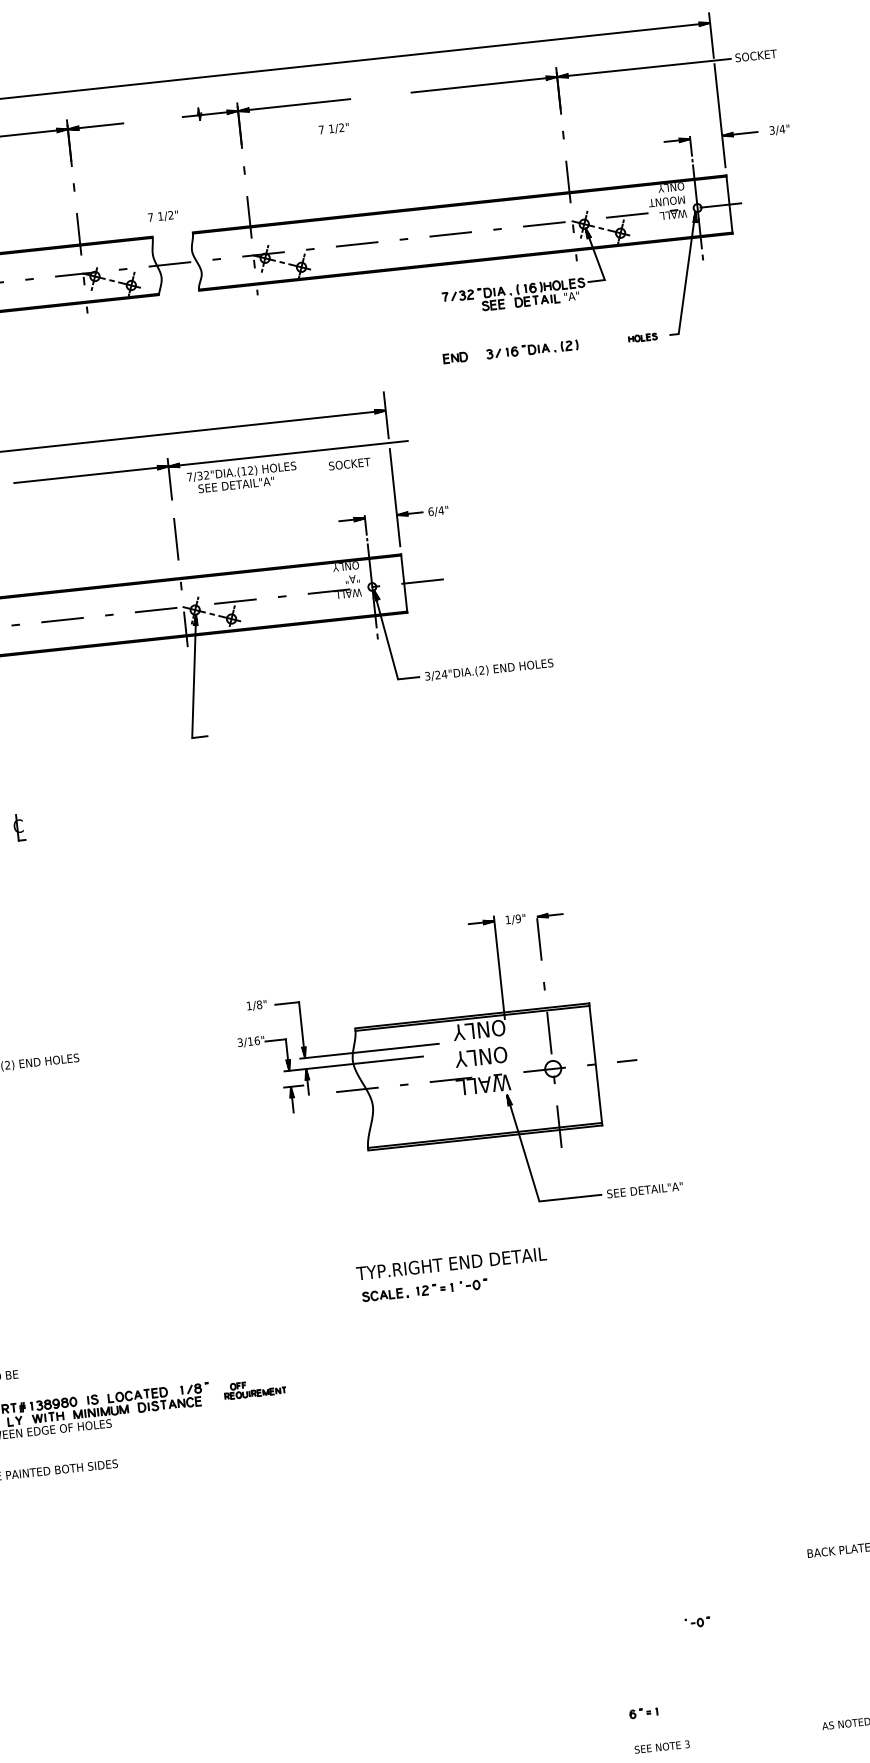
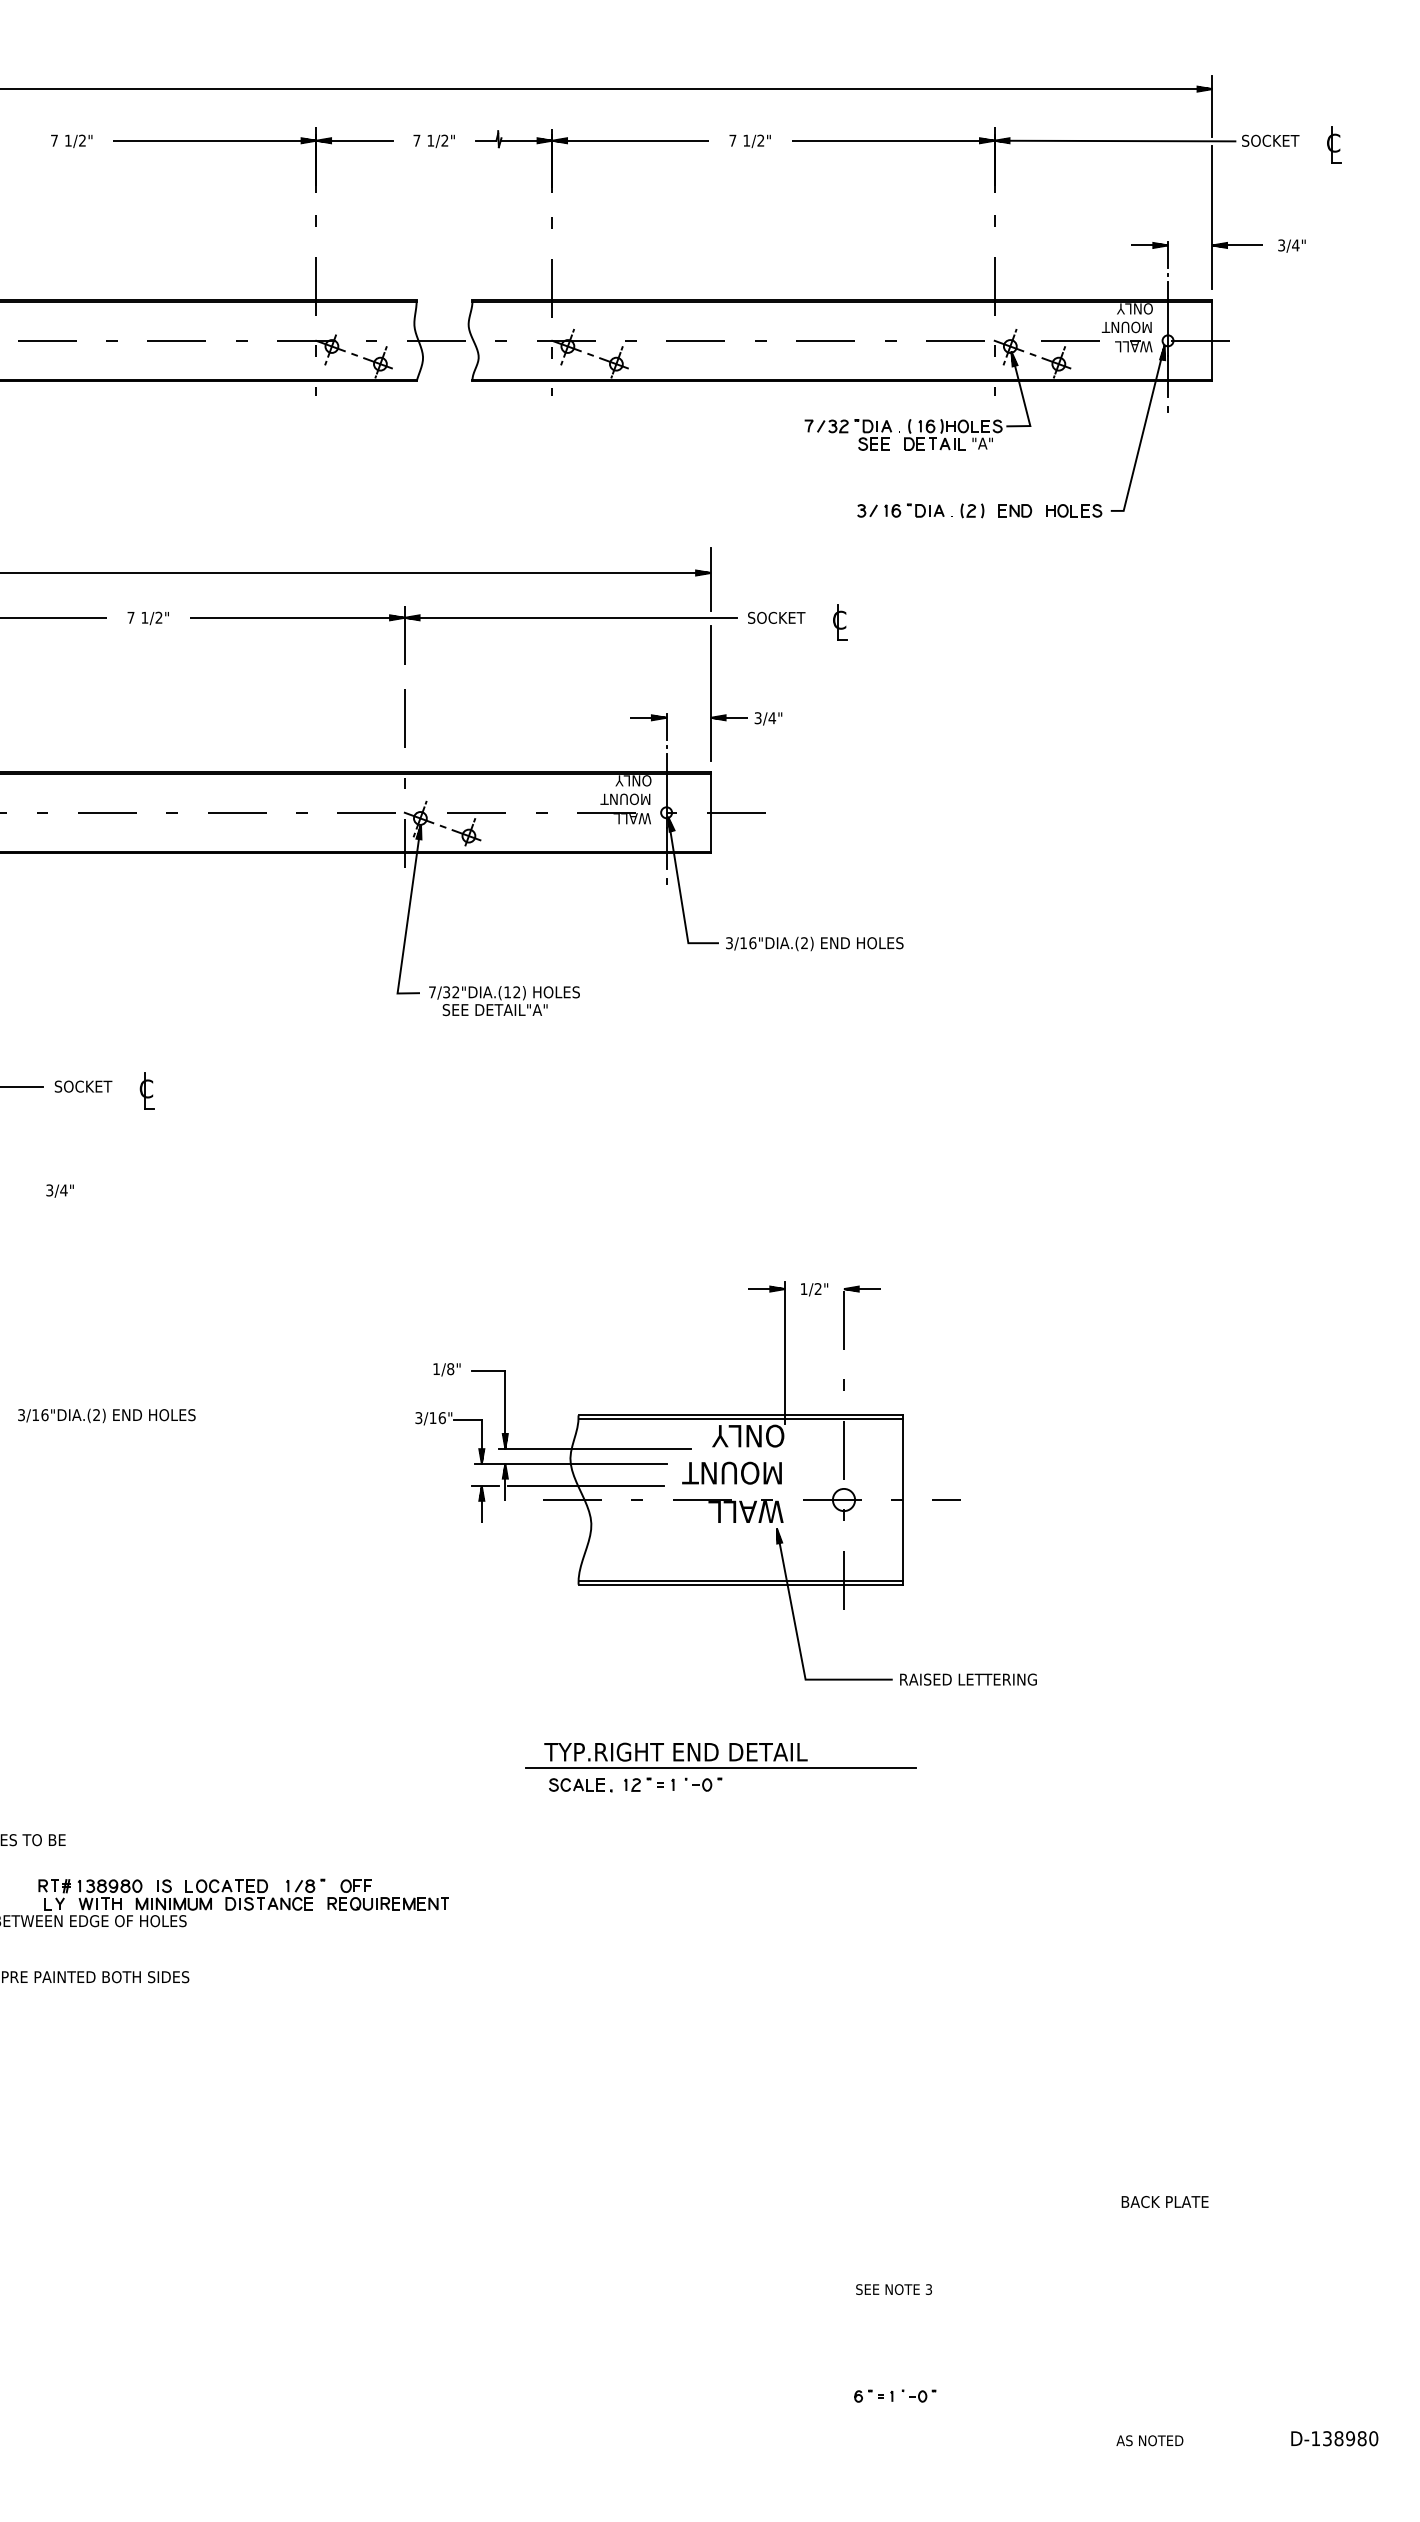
part: (802, 53) -> (1334, 144), added
text: (333, 128) -> (749, 140), moved
text: (162, 216) -> (433, 140), moved
part: (643, 337) -> (1074, 510), size x1.43
part: (455, 357) -> (1015, 510), moved
part: (483, 436) -> (840, 622), added
text: (349, 463) -> (776, 617), moved
text: (242, 478) -> (504, 1001), moved
text: (430, 512) -> (757, 718), 6/4" -> 3/4"
text: (341, 580) -> (625, 799), "A" -> MOUNT
text: (441, 674) -> (748, 943), 3/24"DIA.(2) -> 3/16"DIA.(2)
text: (517, 919) -> (817, 1289), 1/9" -> 1/2"
text: (470, 1057) -> (732, 1472), ONLY -> MOUNT
line: (366, 1079) -> (586, 1486), added
text: (656, 1188) -> (967, 1679), SEE DETAIL"A" -> RAISED LETTERING
line: (484, 1271) -> (720, 1767), added
part: (254, 1388) -> (387, 1894), size x1.43
part: (697, 1622) -> (918, 2395), moved
text: (661, 1747) -> (893, 2289), moved

